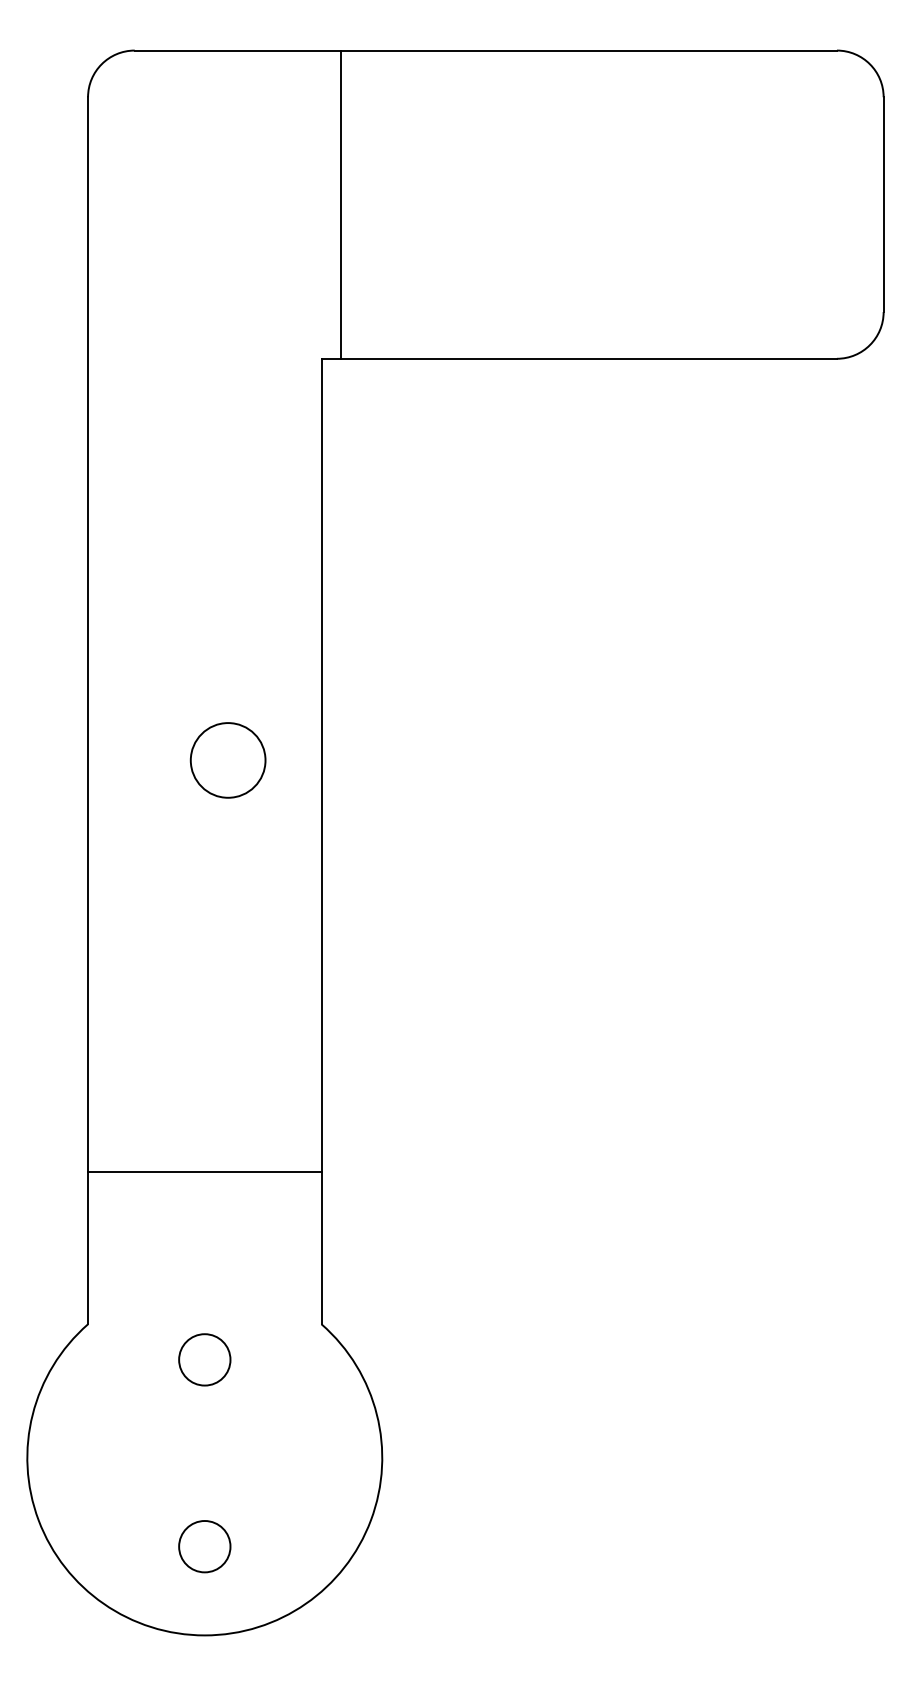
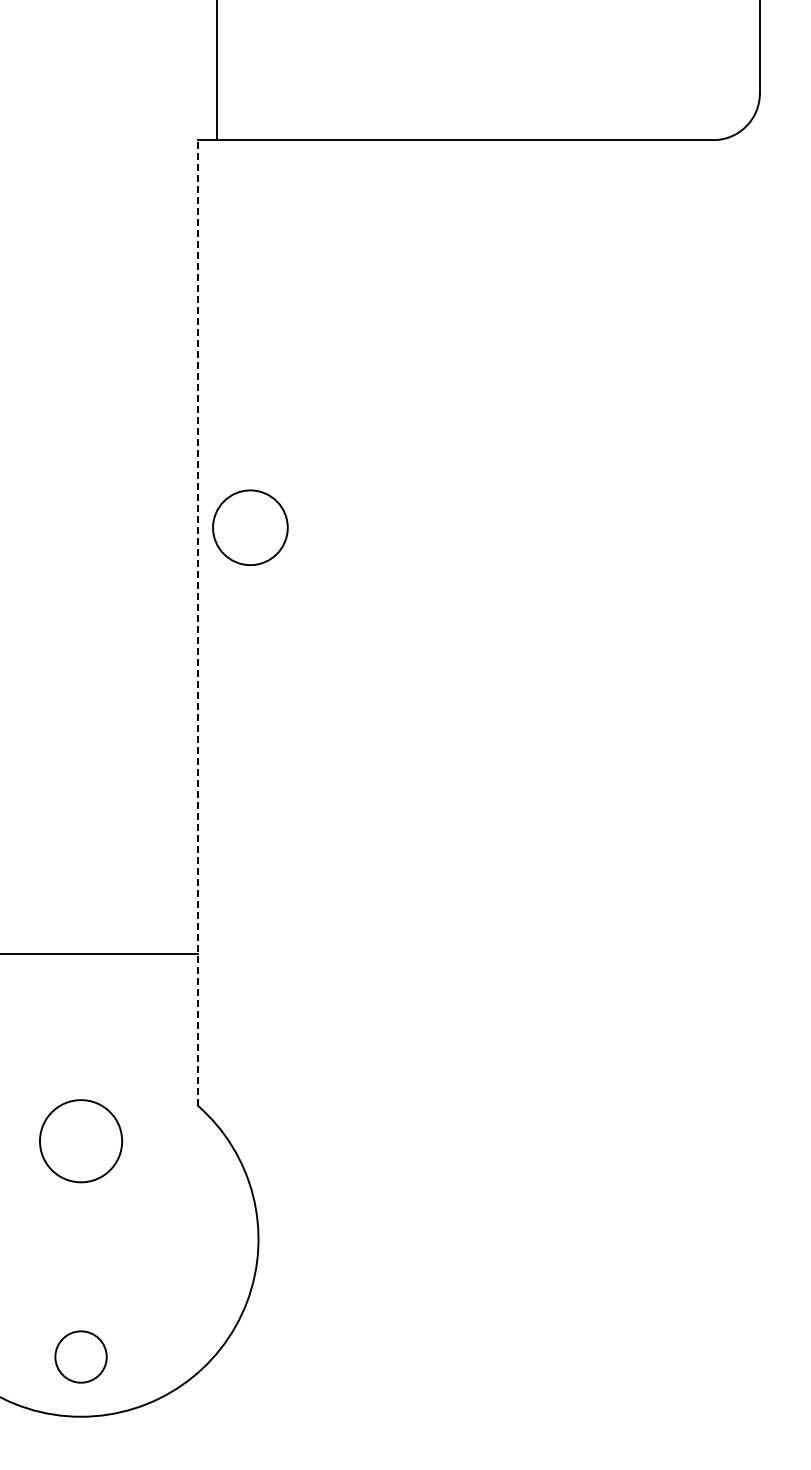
circle: (227, 760) -> (249, 527), moved
line: (321, 841) -> (197, 622), solid -> dashed
circle: (204, 1359) -> (80, 1140), size x1.6
circle: (204, 1546) -> (80, 1356), moved

